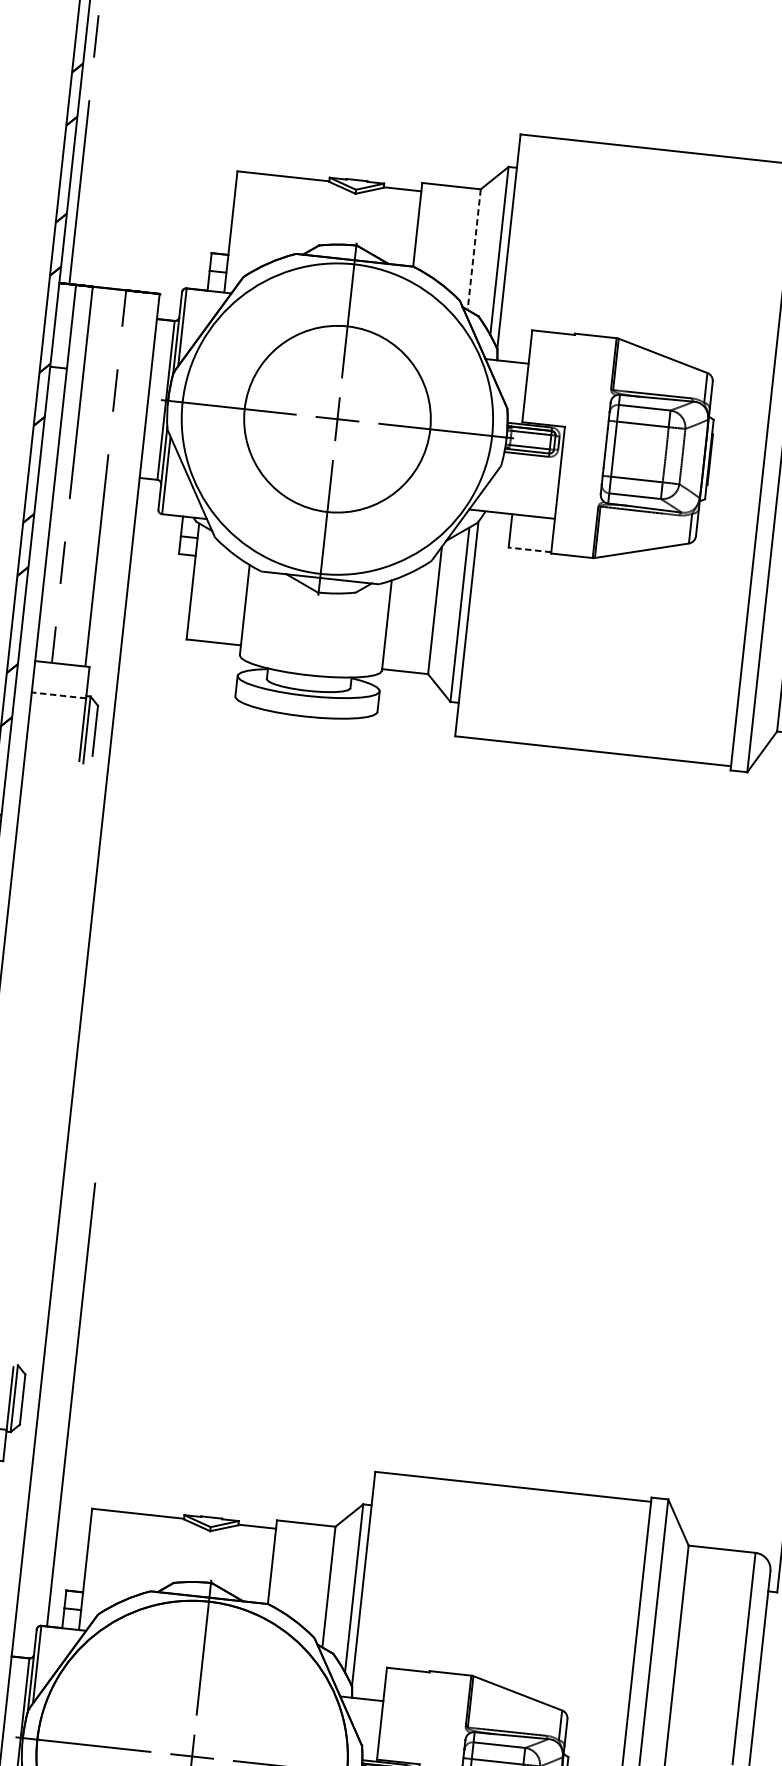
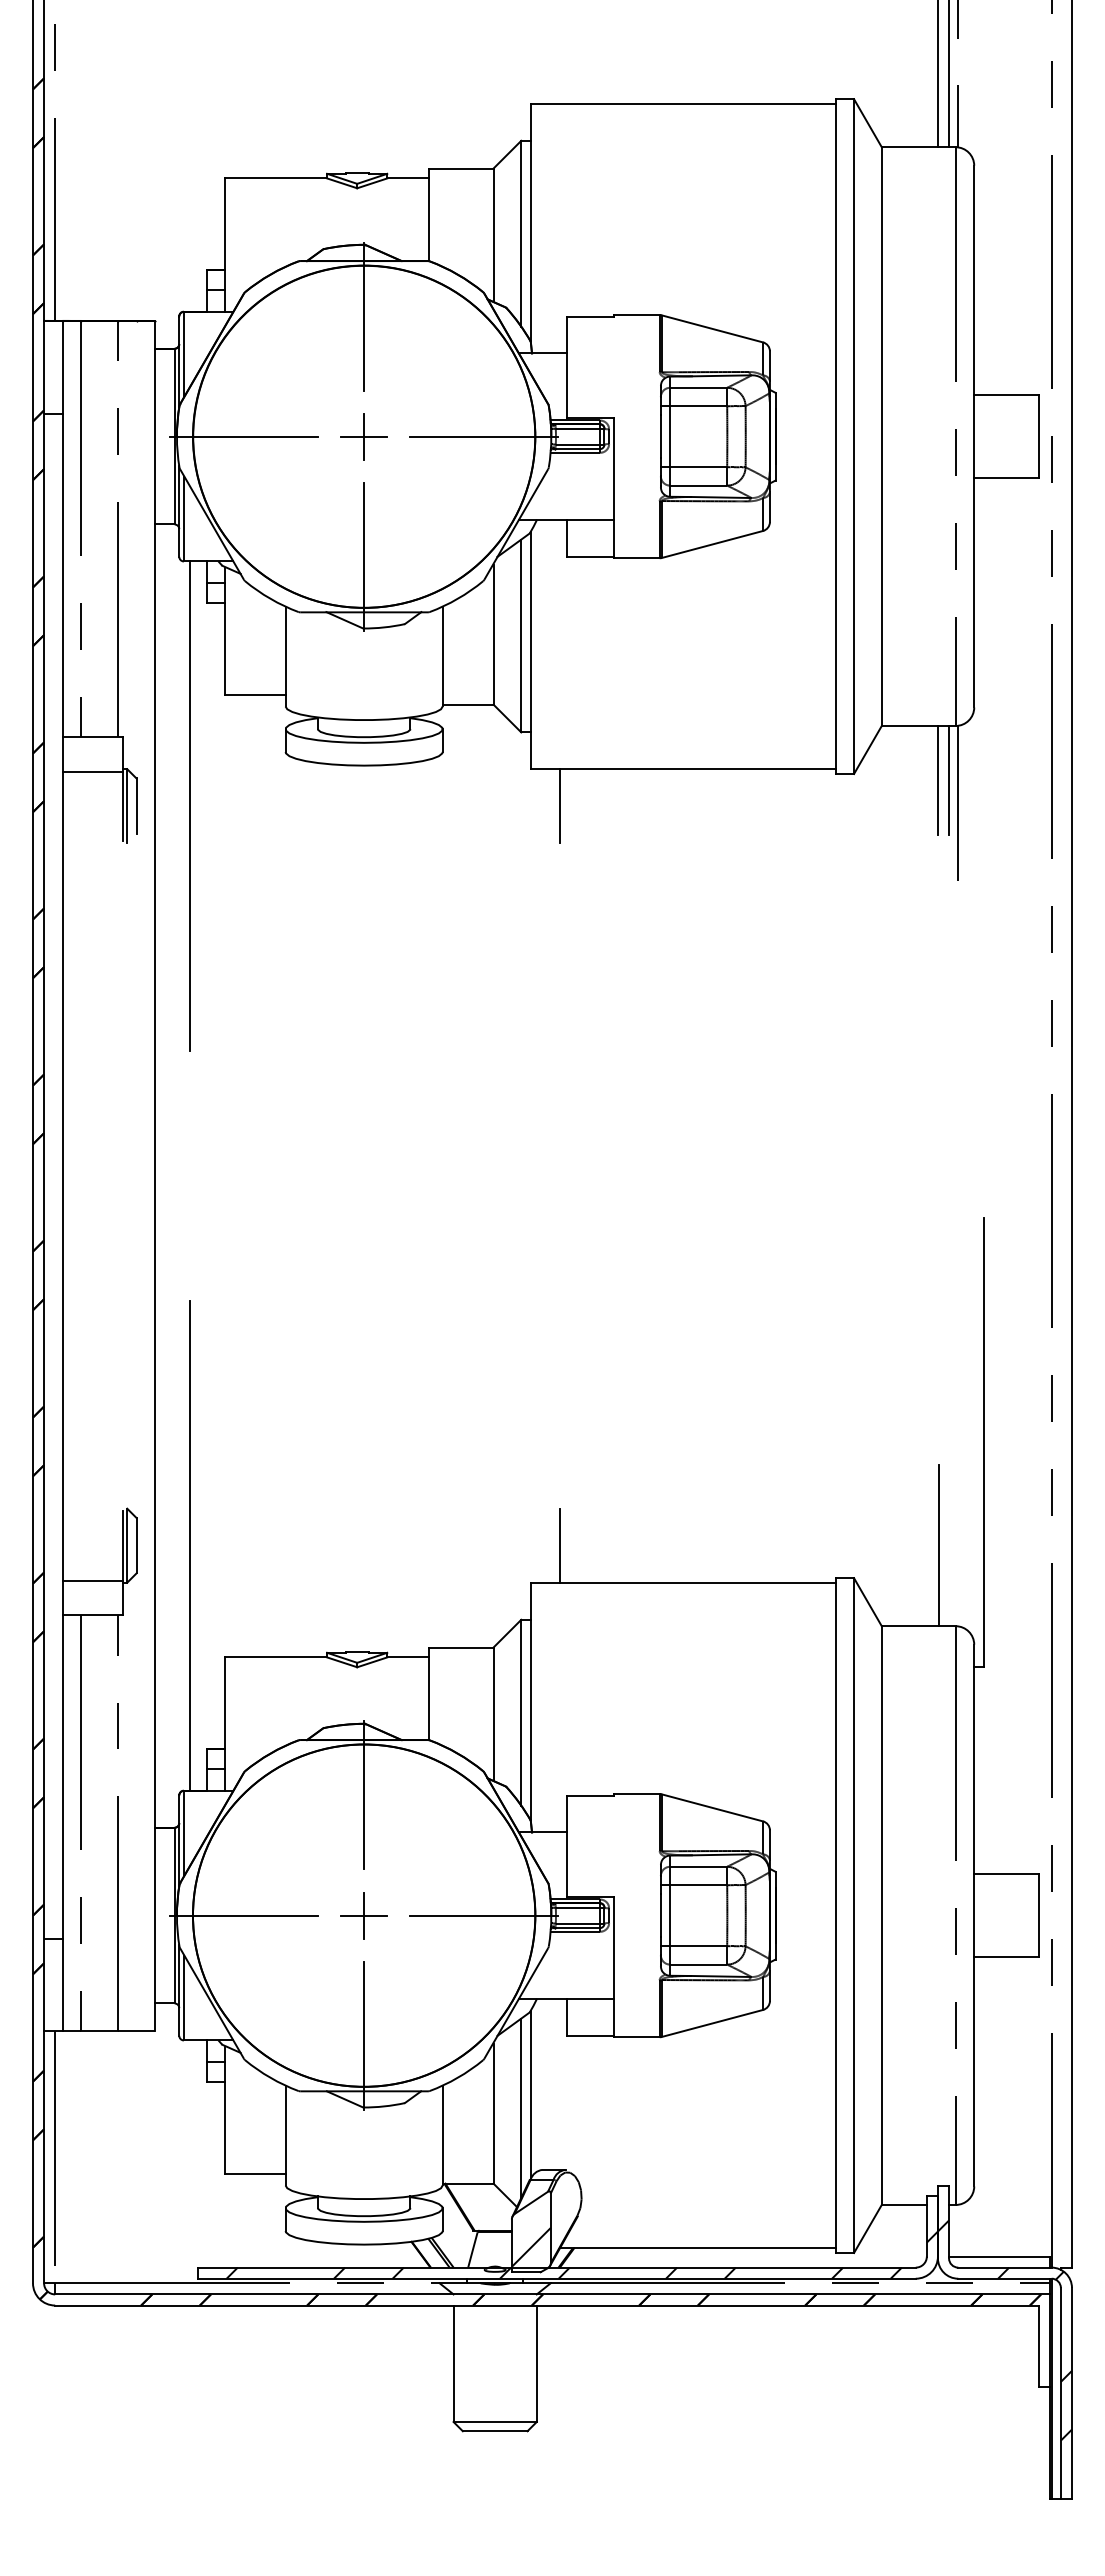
line: (474, 249) -> (493, 235), dashed -> solid
circle: (337, 418) -> (364, 436), size x1.67
line: (530, 549) -> (590, 556), dashed -> solid
line: (58, 695) -> (92, 771), dashed -> solid
line: (144, 736) -> (190, 806), added
line: (477, 772) -> (559, 806), added
line: (405, 1440) -> (559, 1545), added
line: (747, 1478) -> (938, 1545), added

